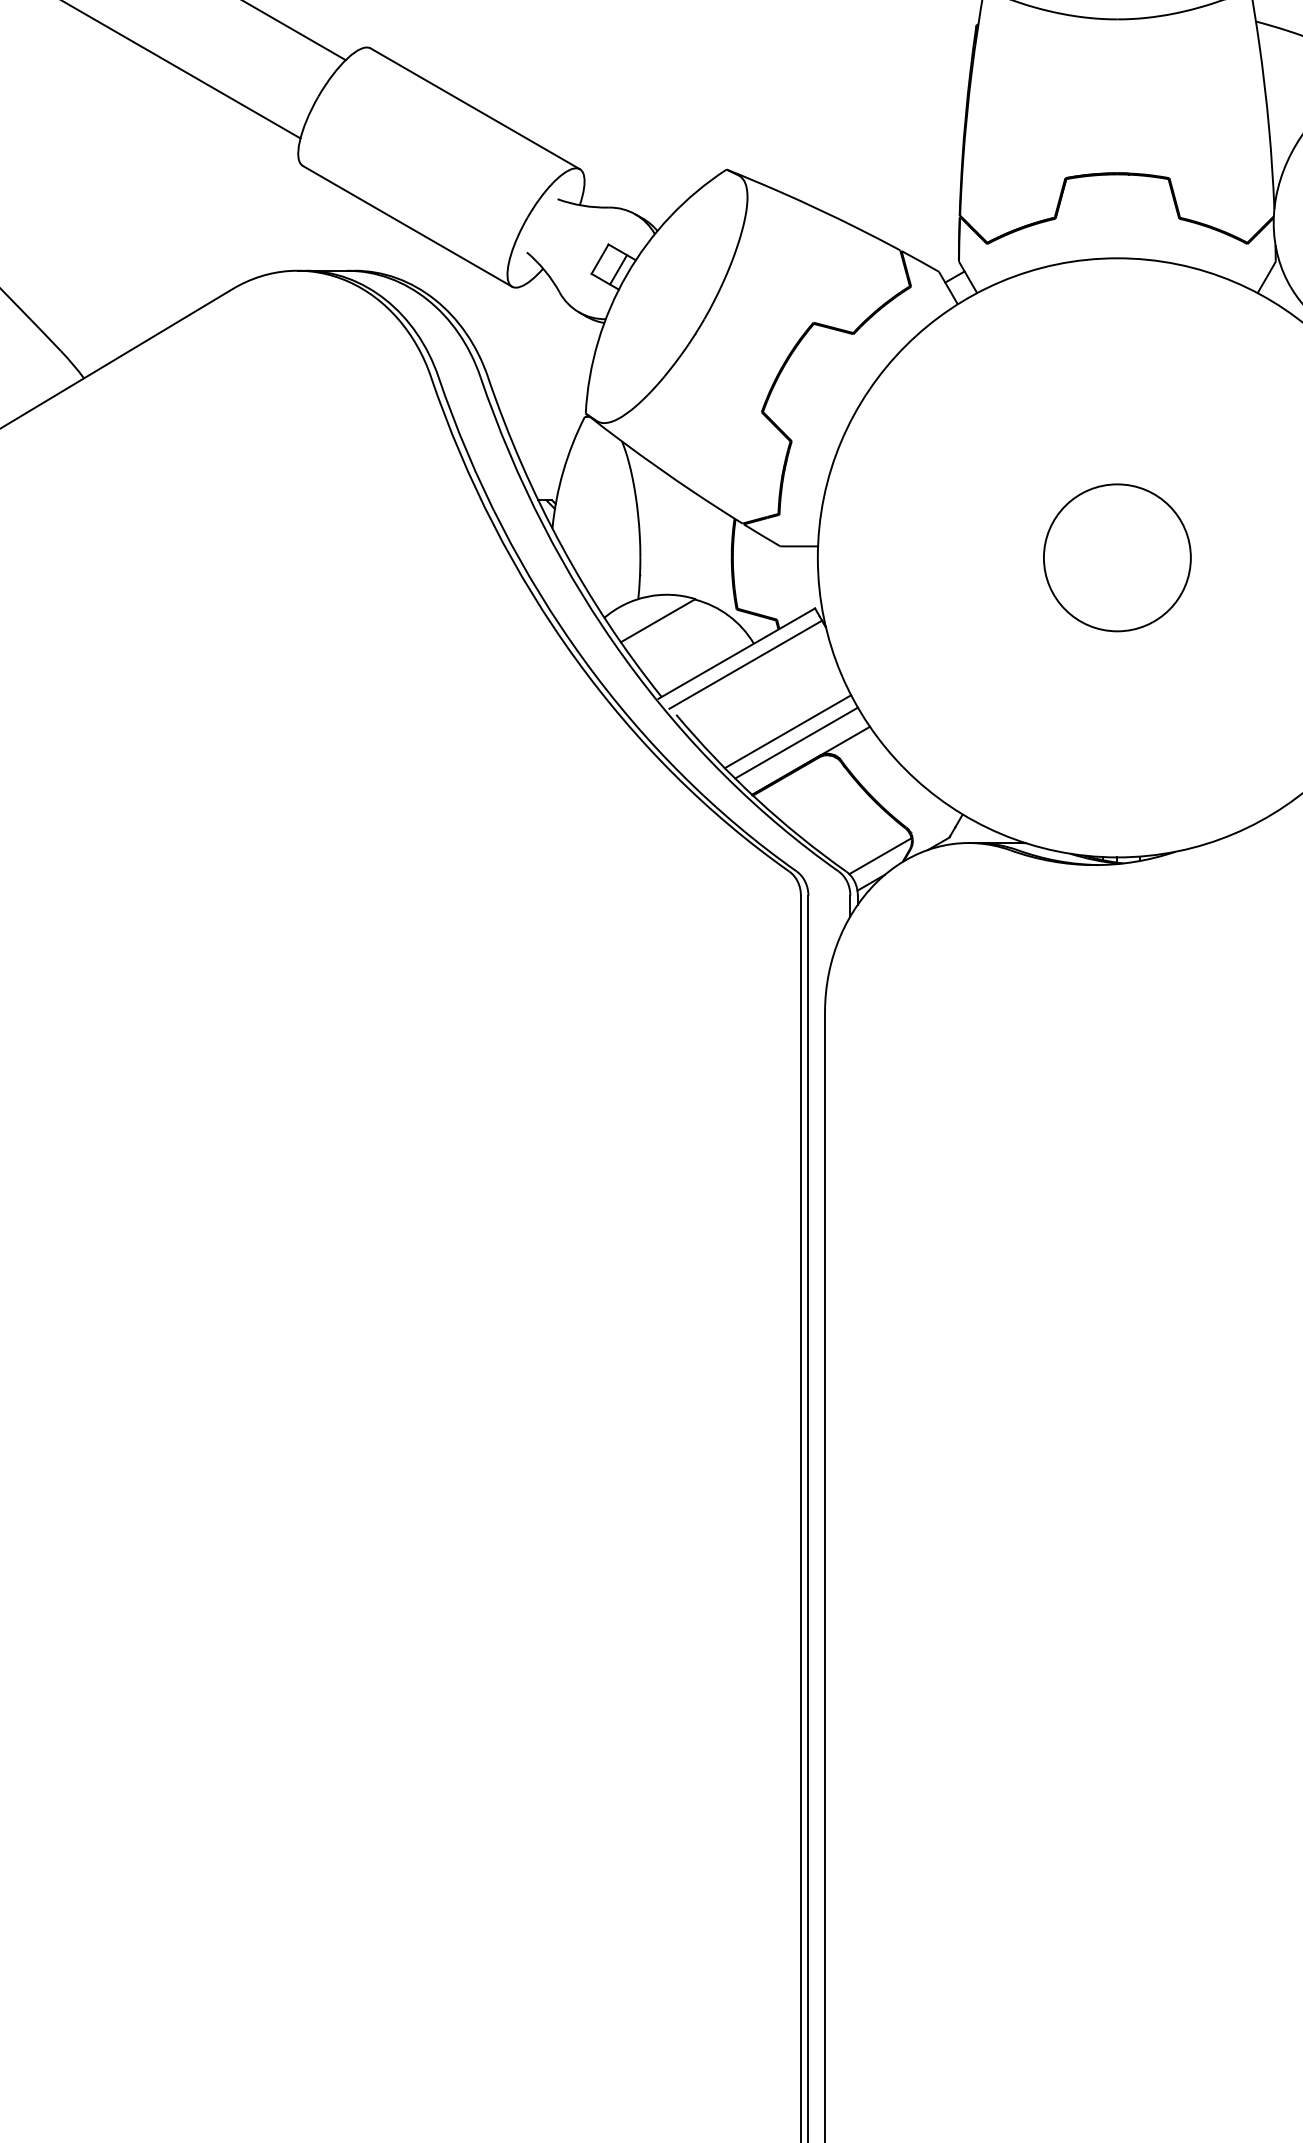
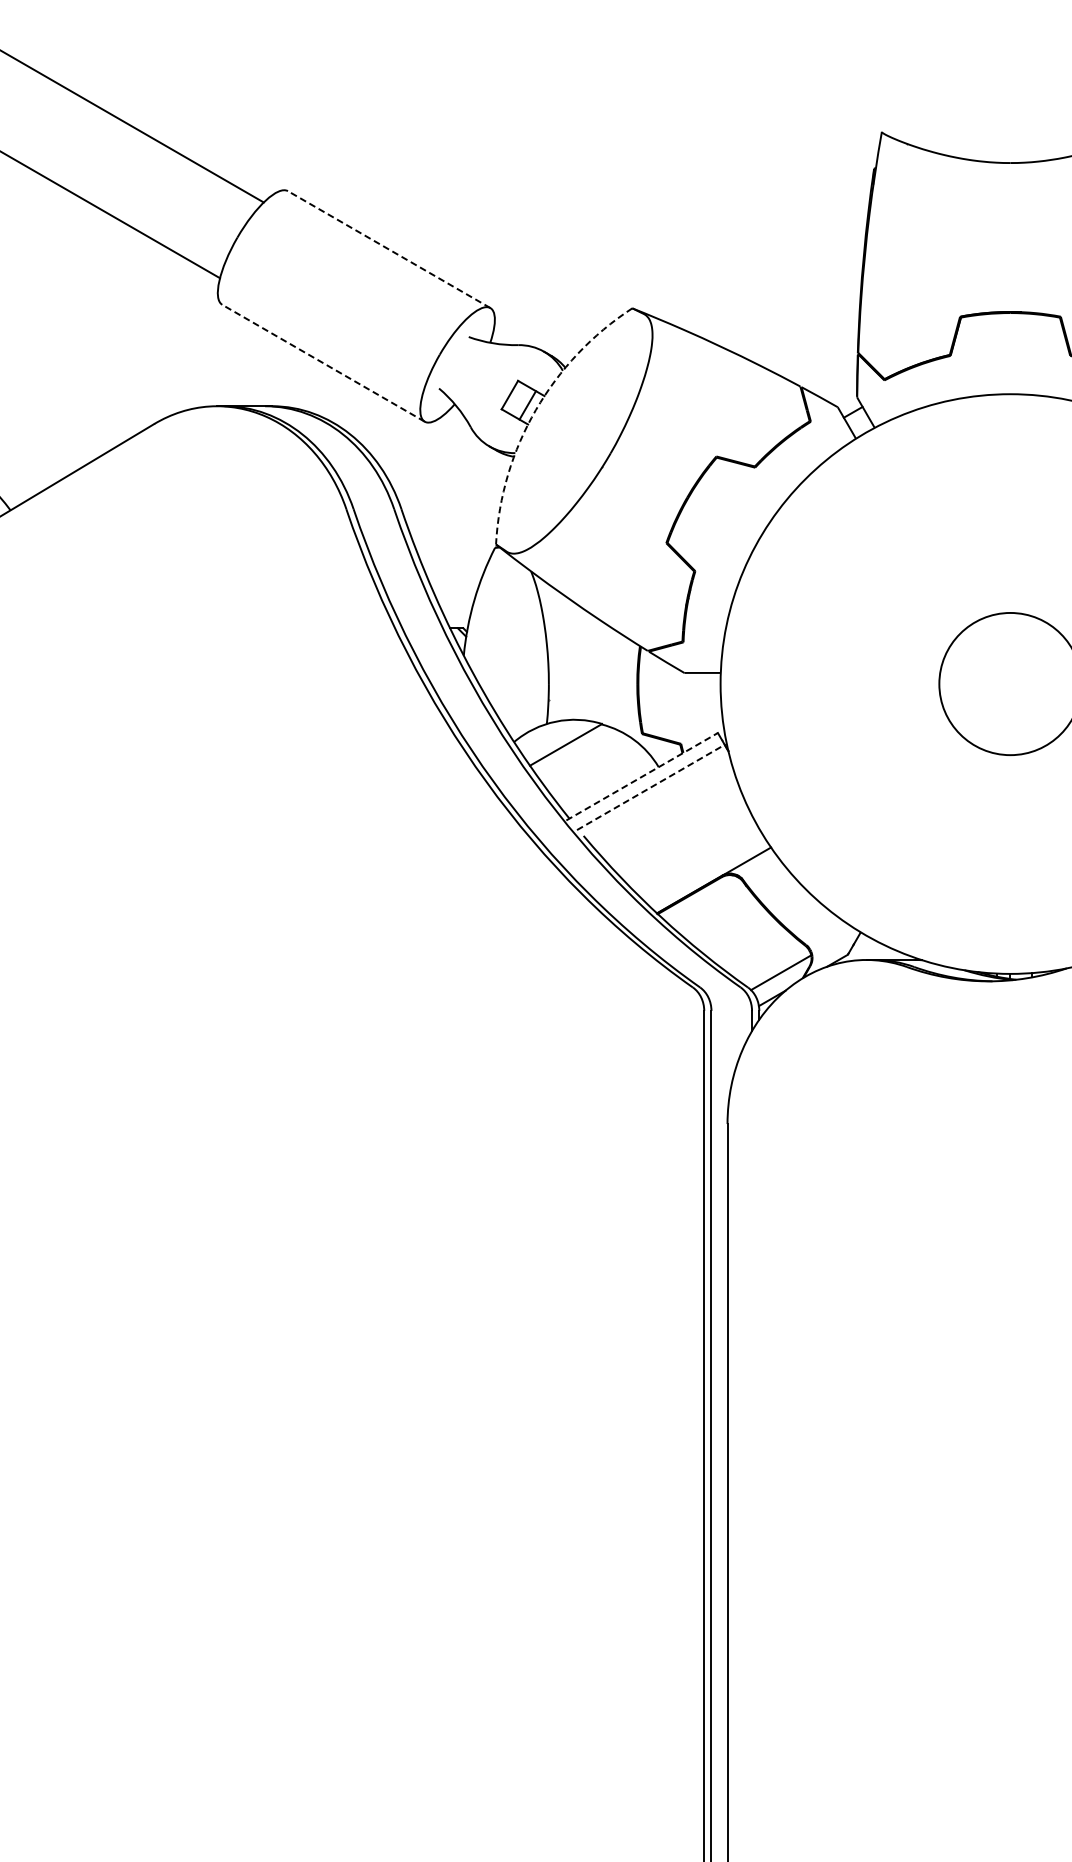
line: (475, 108) -> (389, 249), solid -> dashed
line: (407, 226) -> (323, 363), solid -> dashed
arc: (626, 274) -> (535, 409), solid -> dashed
line: (737, 653) -> (642, 776), solid -> dashed
line: (746, 664) -> (651, 787), solid -> dashed
line: (787, 731) -> (691, 852), removed
line: (796, 742) -> (699, 862), removed

